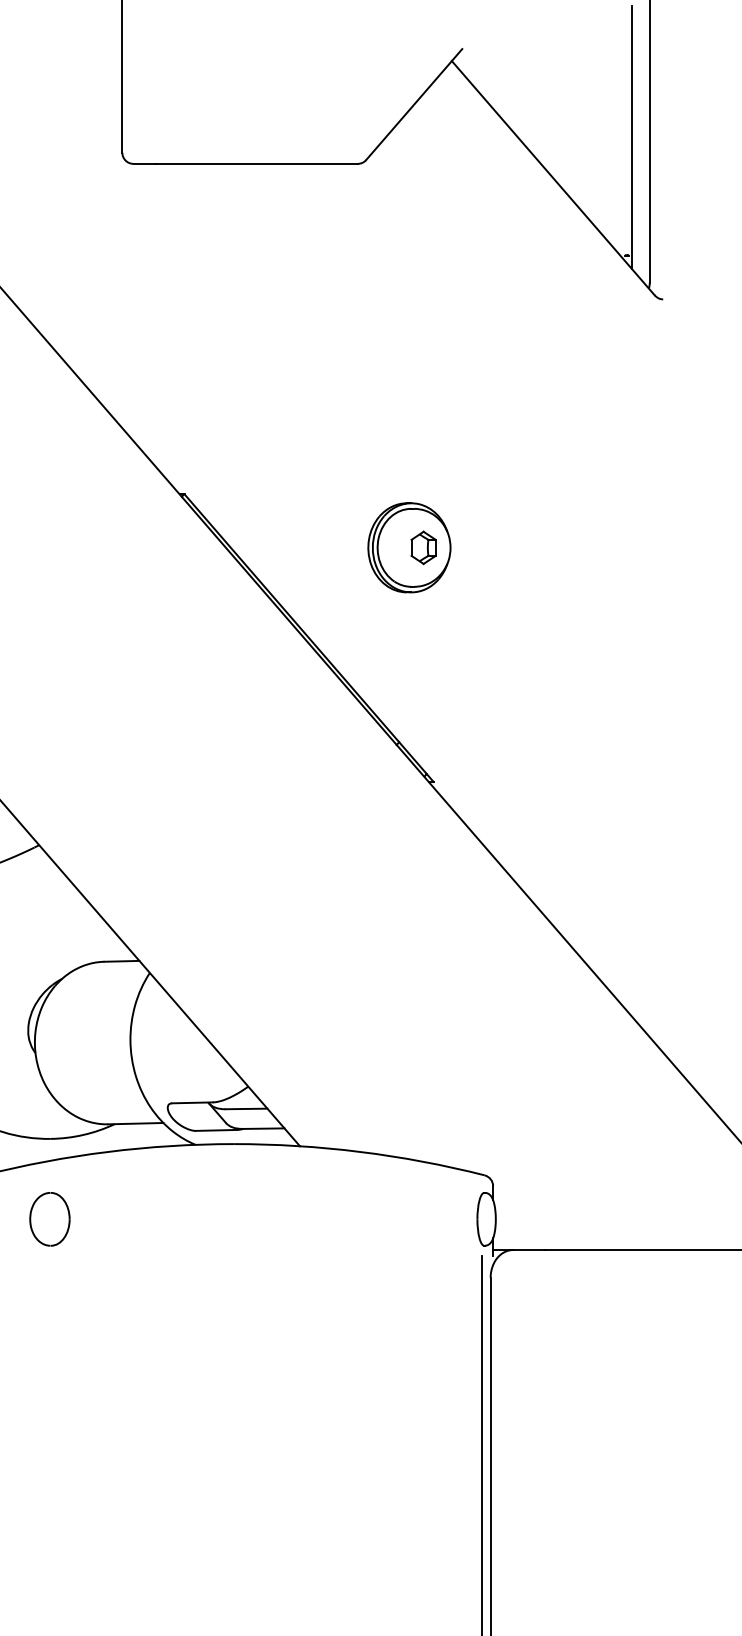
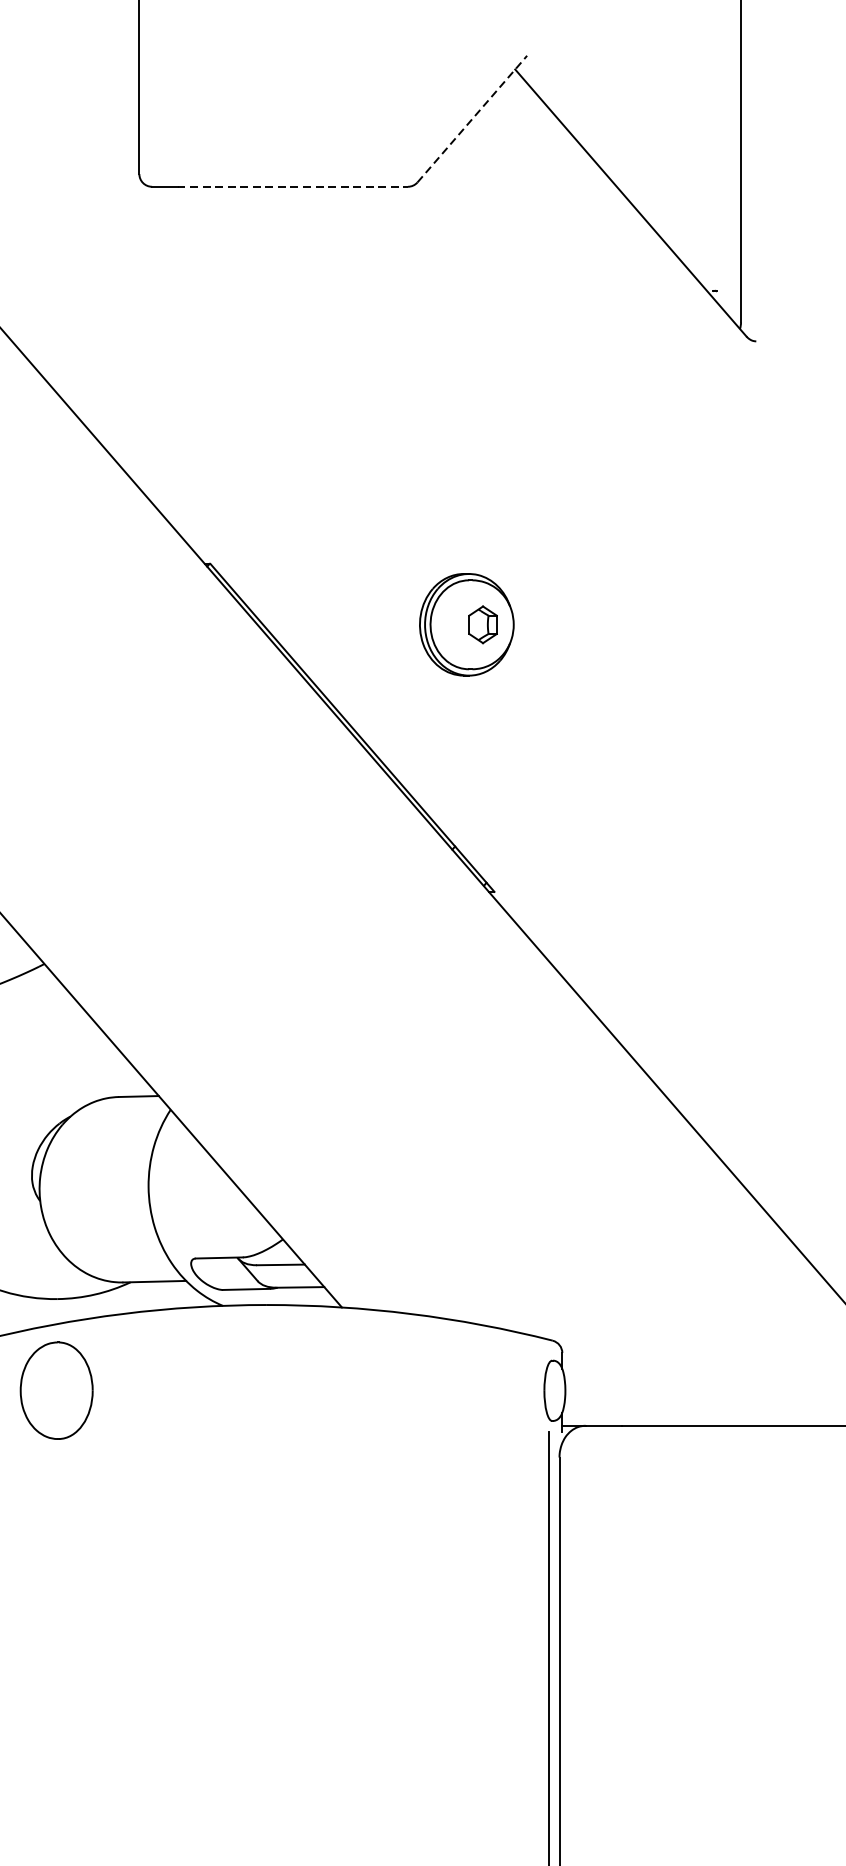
line: (414, 104) -> (472, 119), solid -> dashed
line: (631, 137) -> (720, 156), removed
line: (257, 163) -> (293, 186), solid -> dashed
part: (49, 1219) -> (56, 1391), size x1.6

